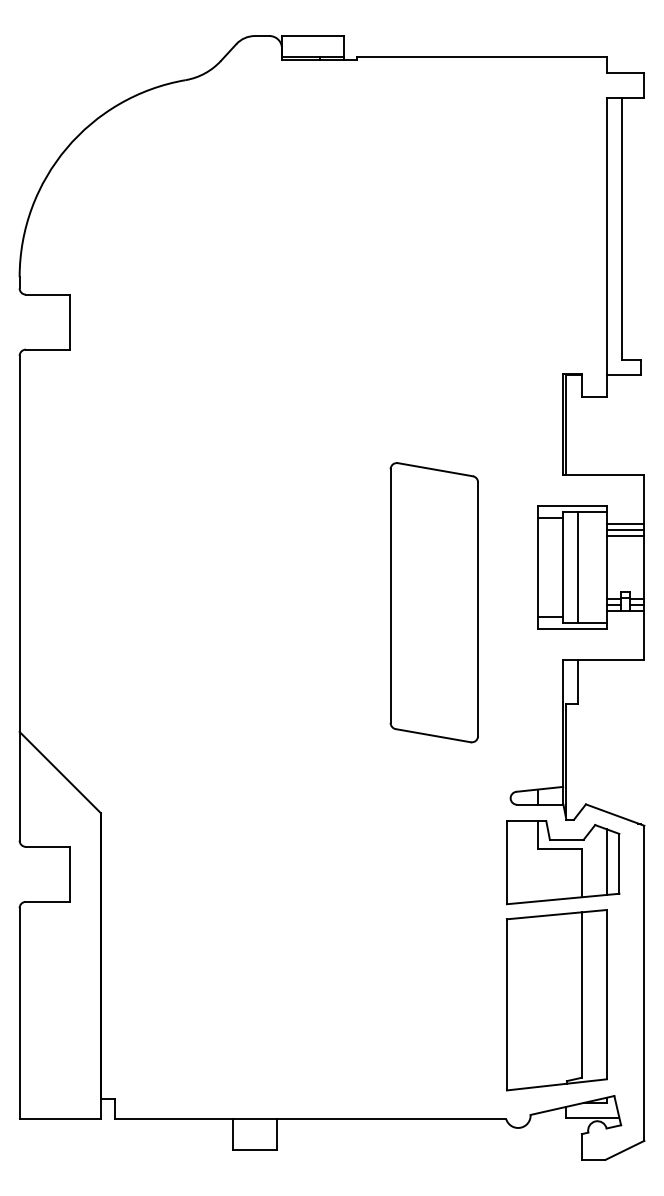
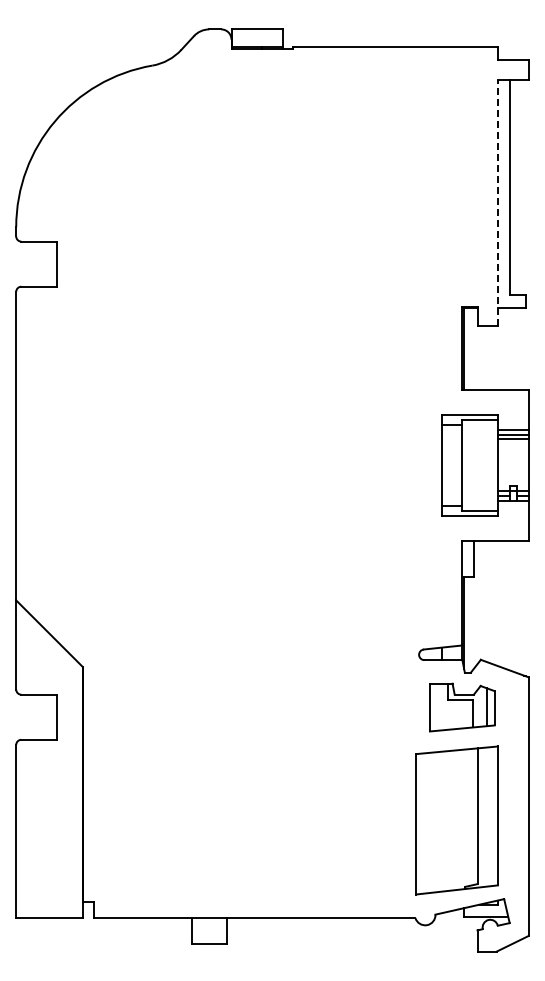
line: (607, 246) -> (498, 202), solid -> dashed
line: (578, 566) -> (474, 464), removed
part: (434, 601) -> (356, 493), removed
part: (563, 862) -> (462, 707), size x0.7

